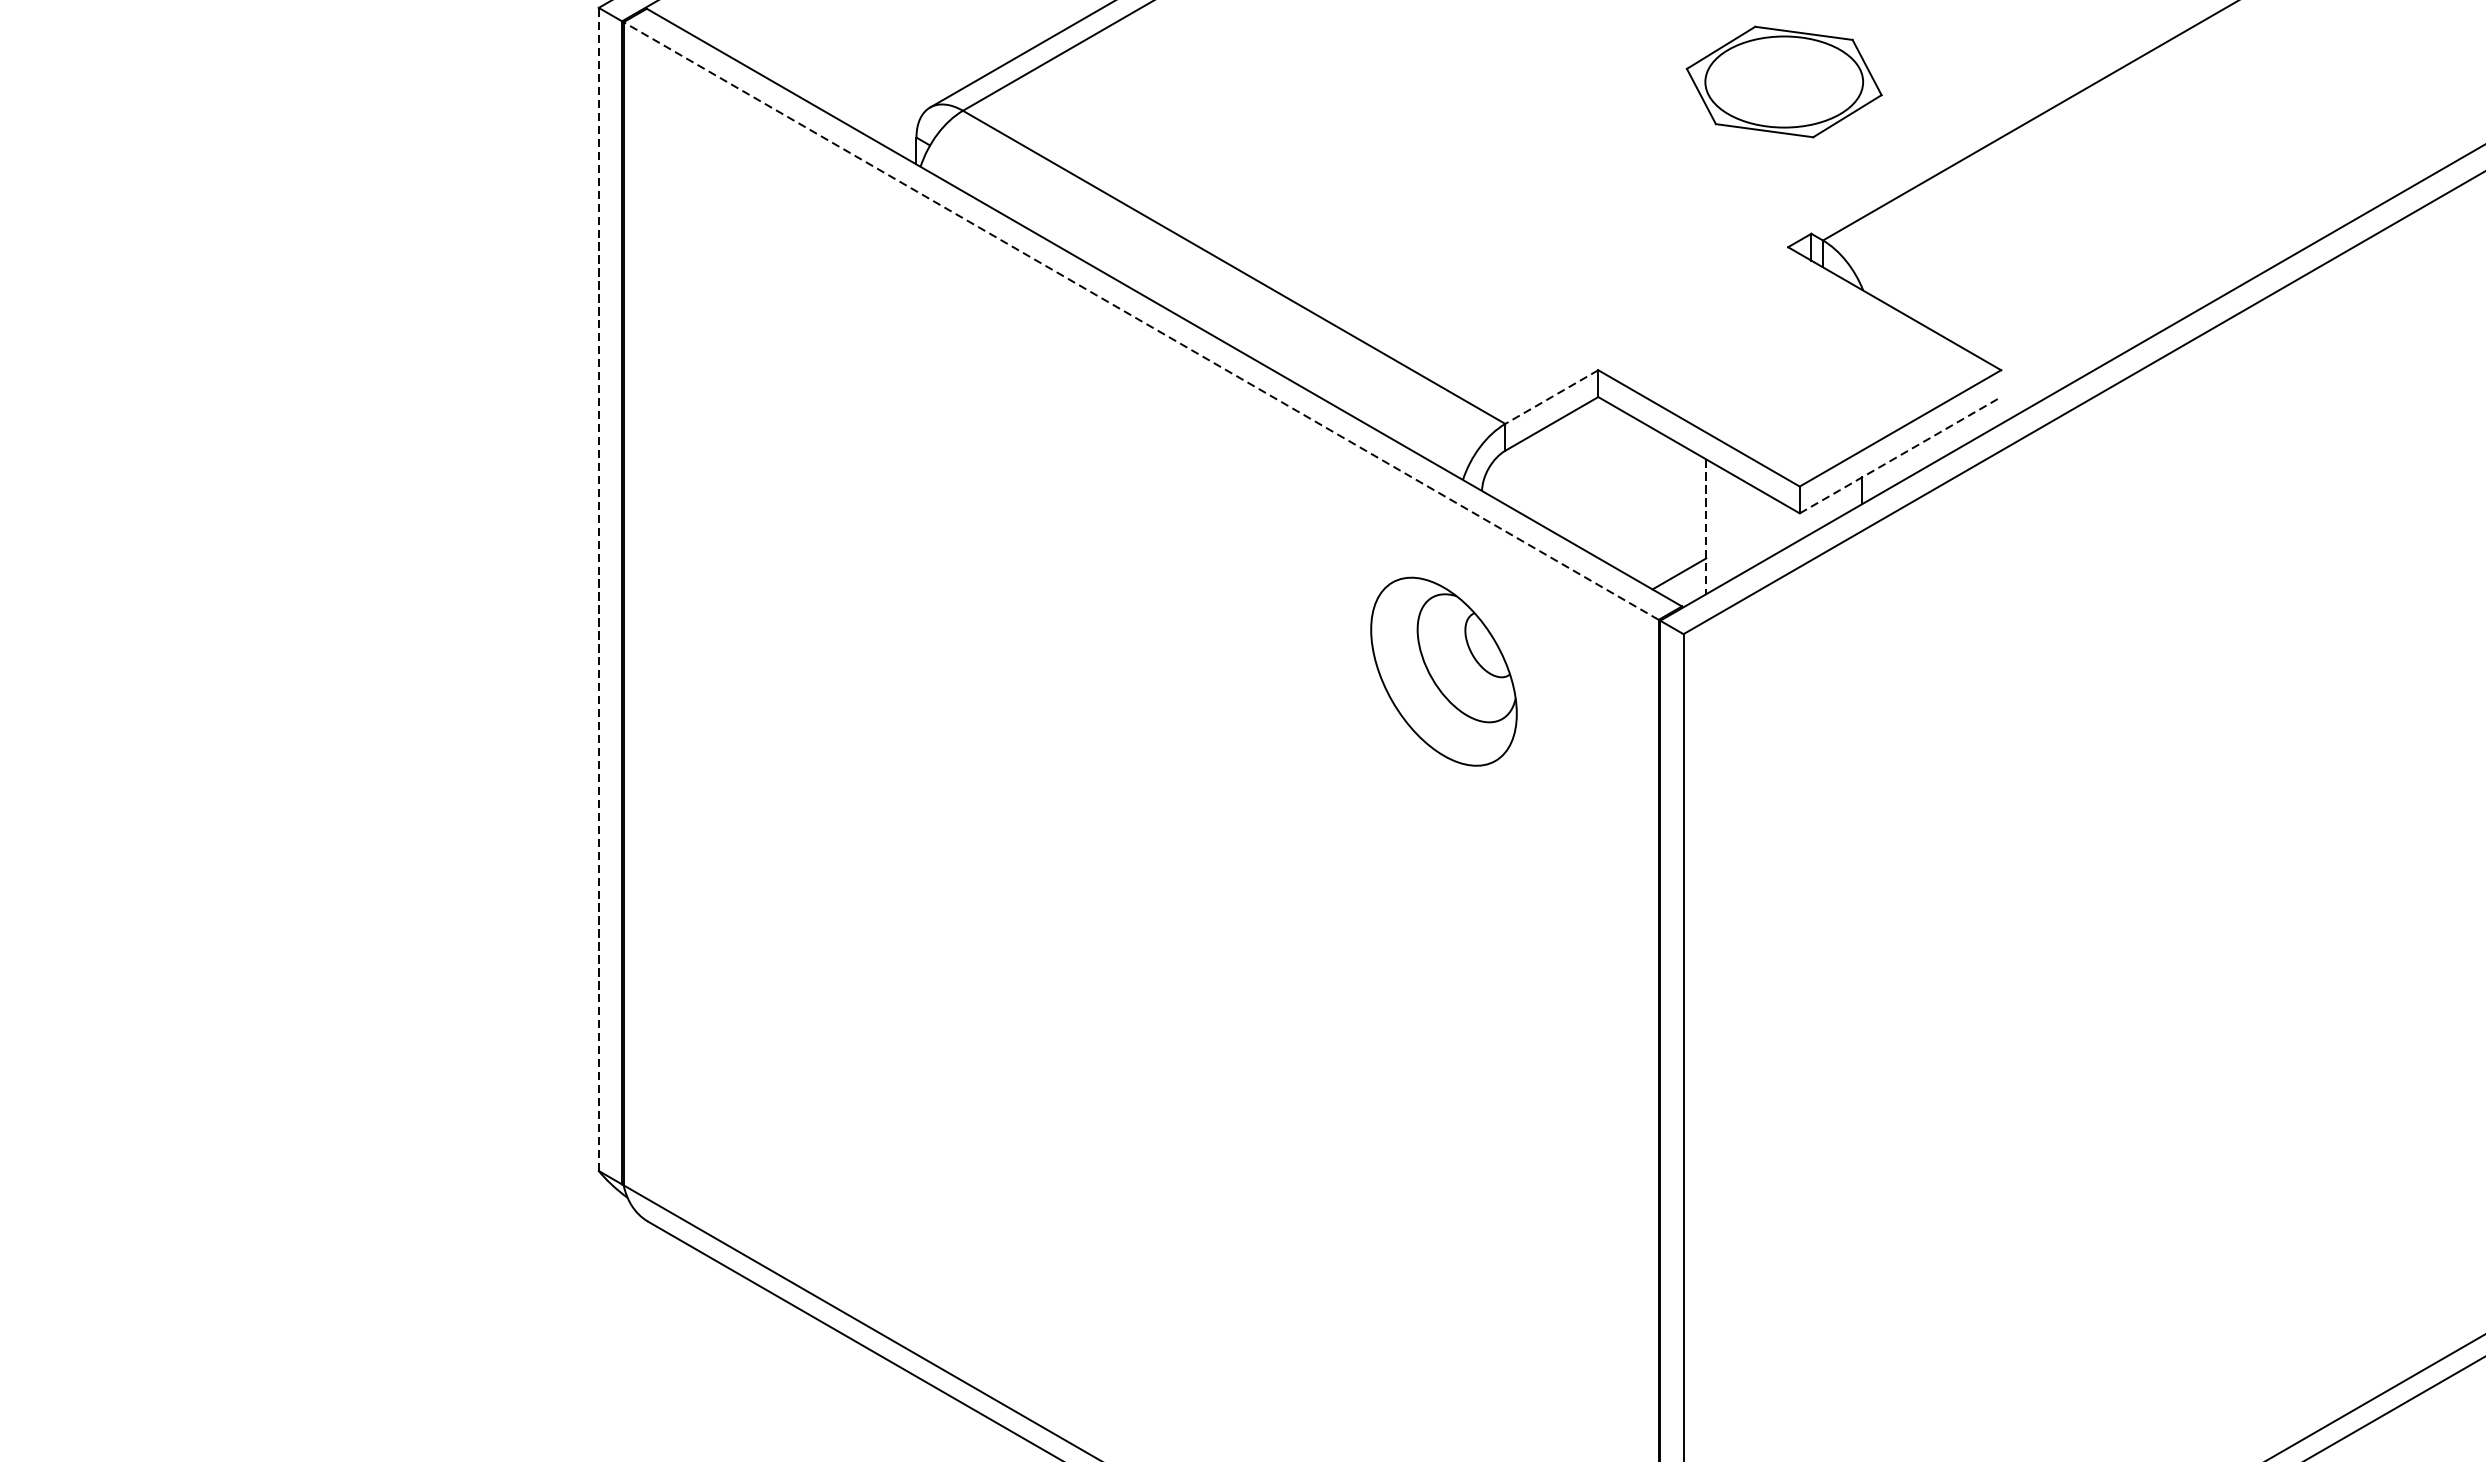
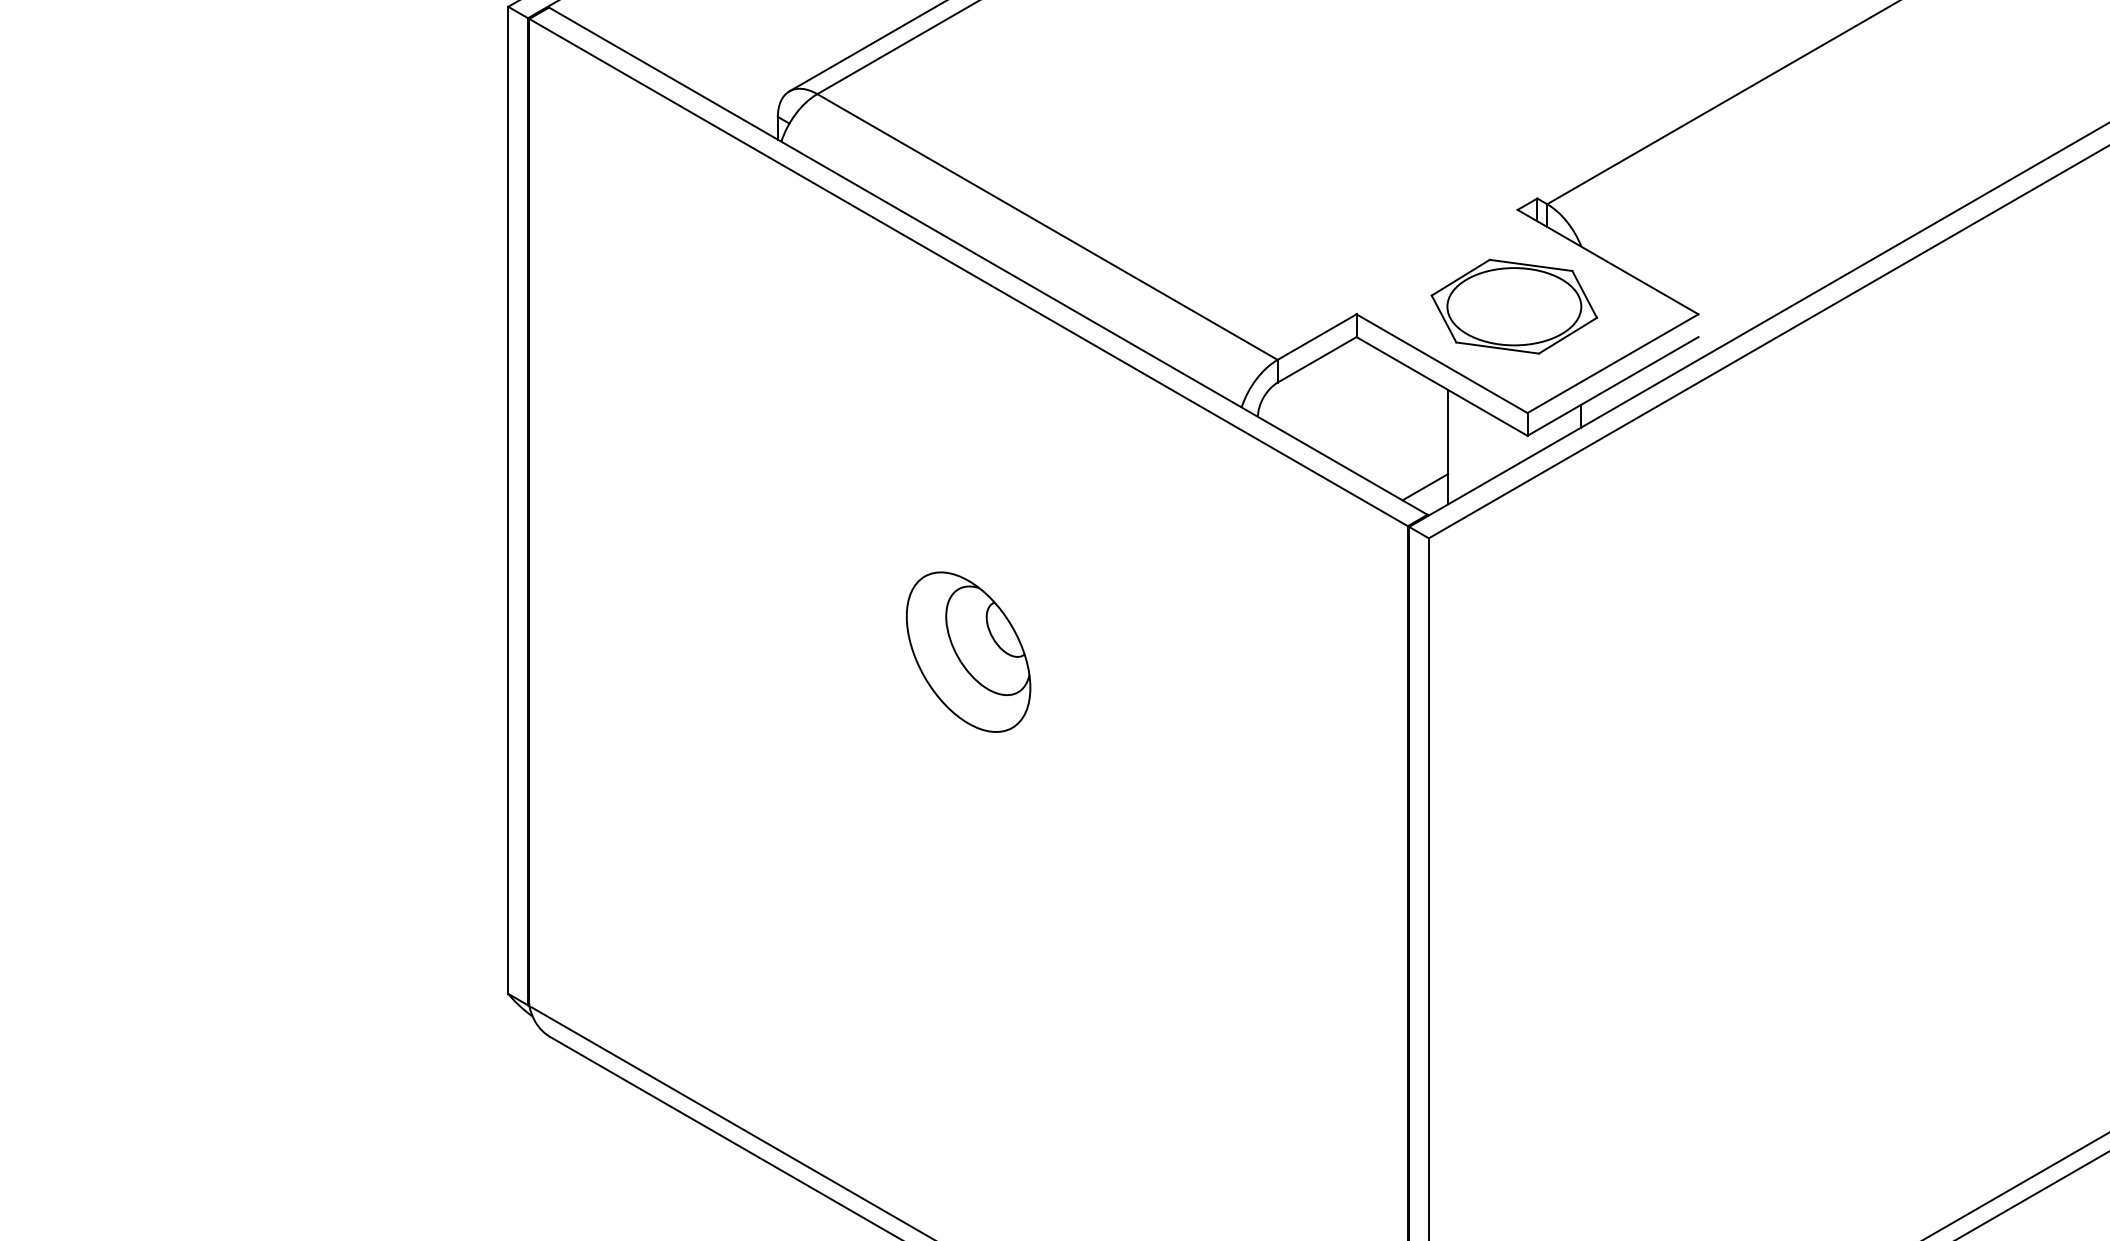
part: (1784, 81) -> (1514, 306), moved
line: (1141, 320) -> (968, 272), dashed -> solid
line: (1552, 397) -> (1317, 337), dashed -> solid
line: (1901, 455) -> (1613, 386), dashed -> solid
line: (1706, 527) -> (1448, 447), dashed -> solid
line: (599, 589) -> (508, 500), dashed -> solid
part: (1443, 670) -> (968, 651), moved

